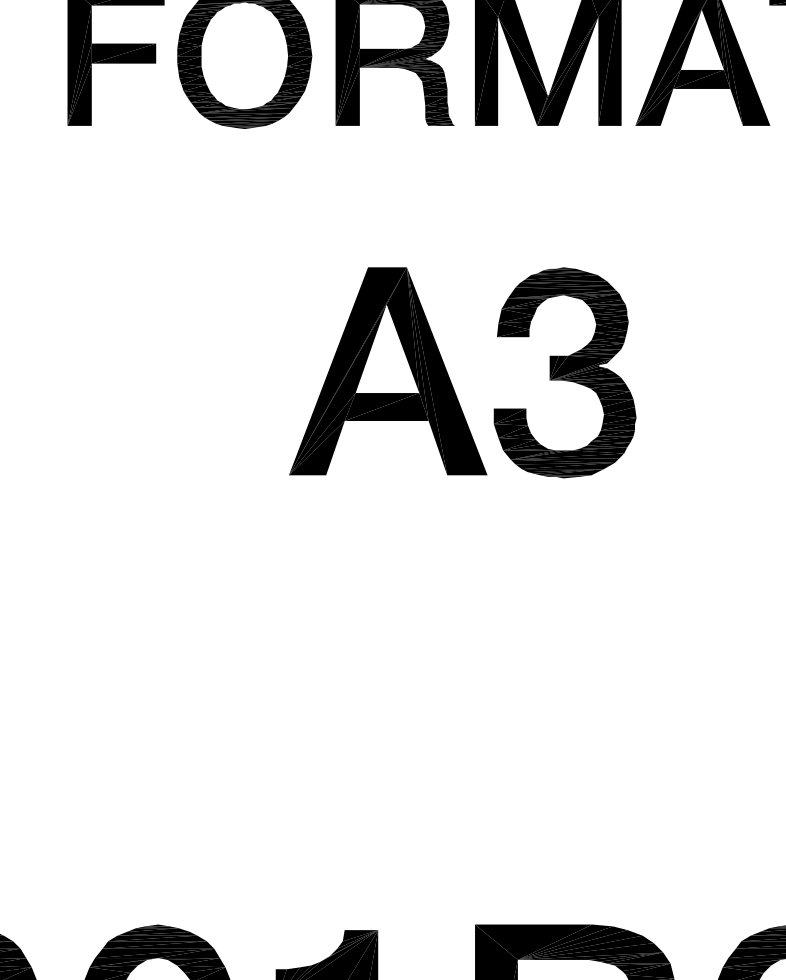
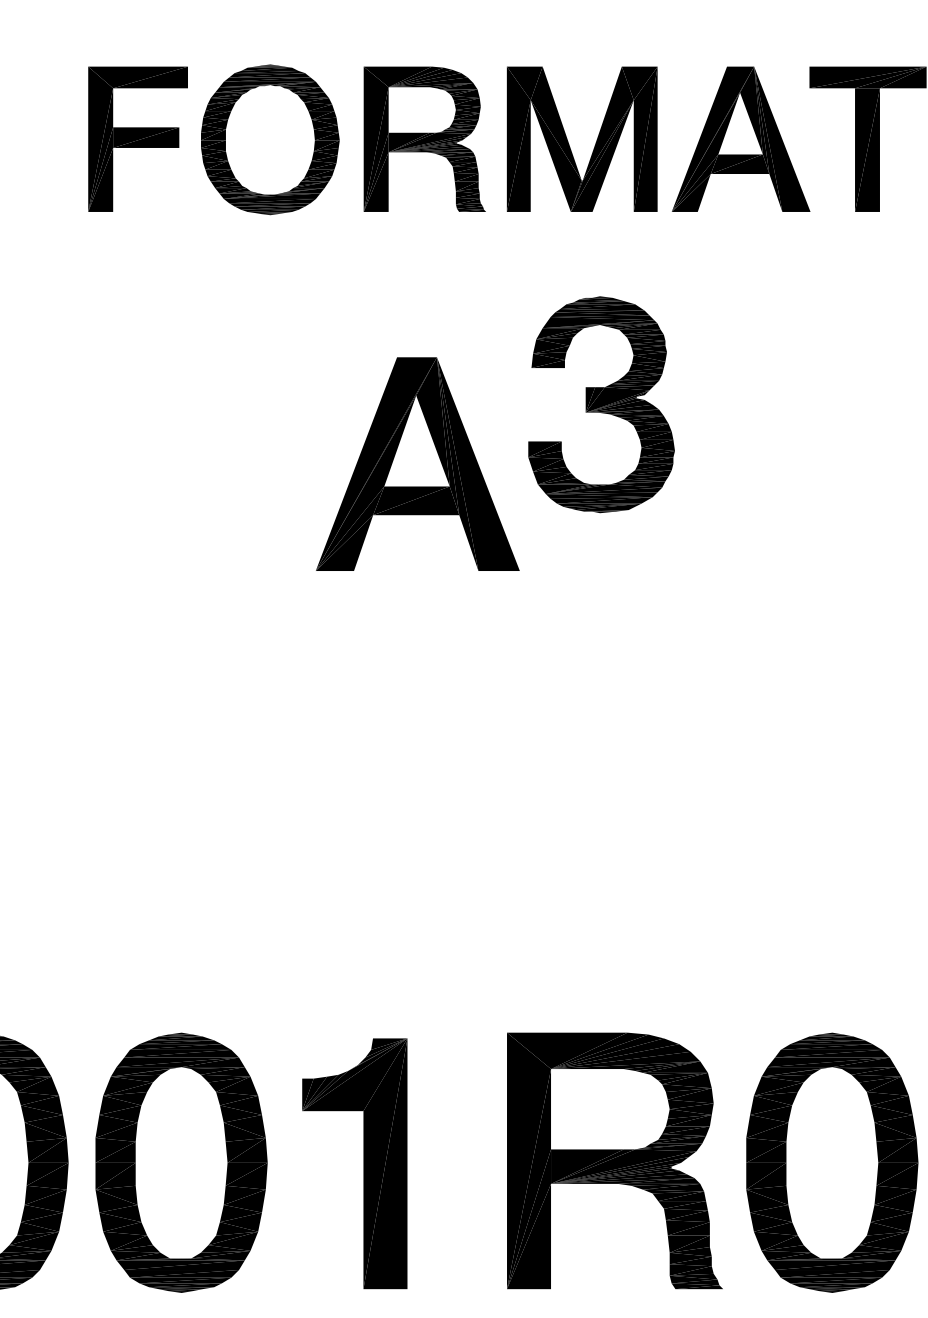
part: (565, 372) -> (601, 404), moved

